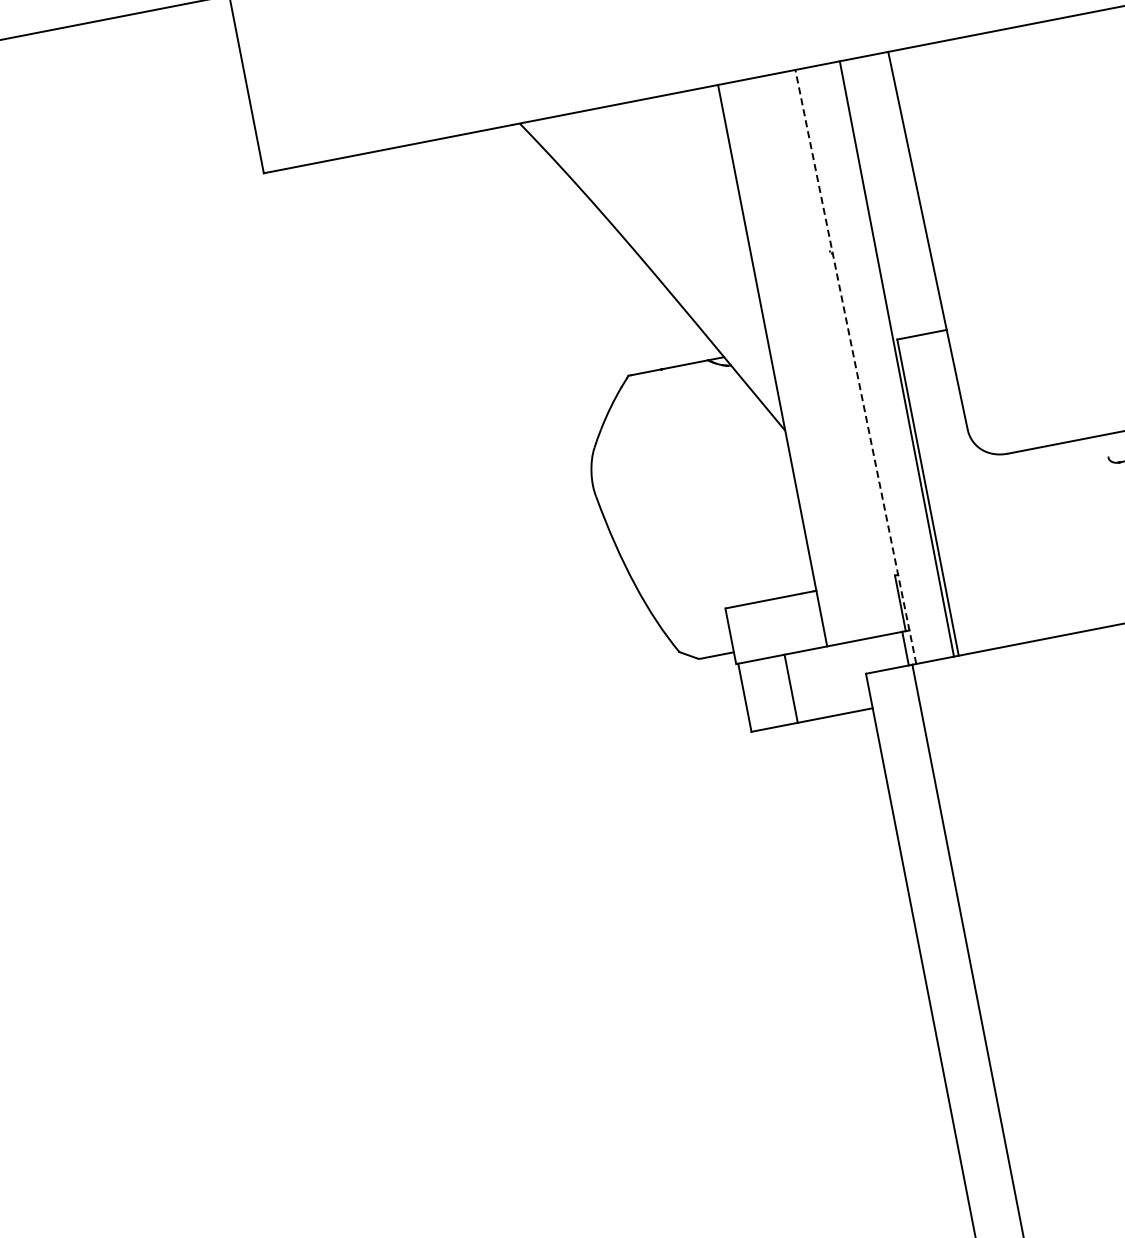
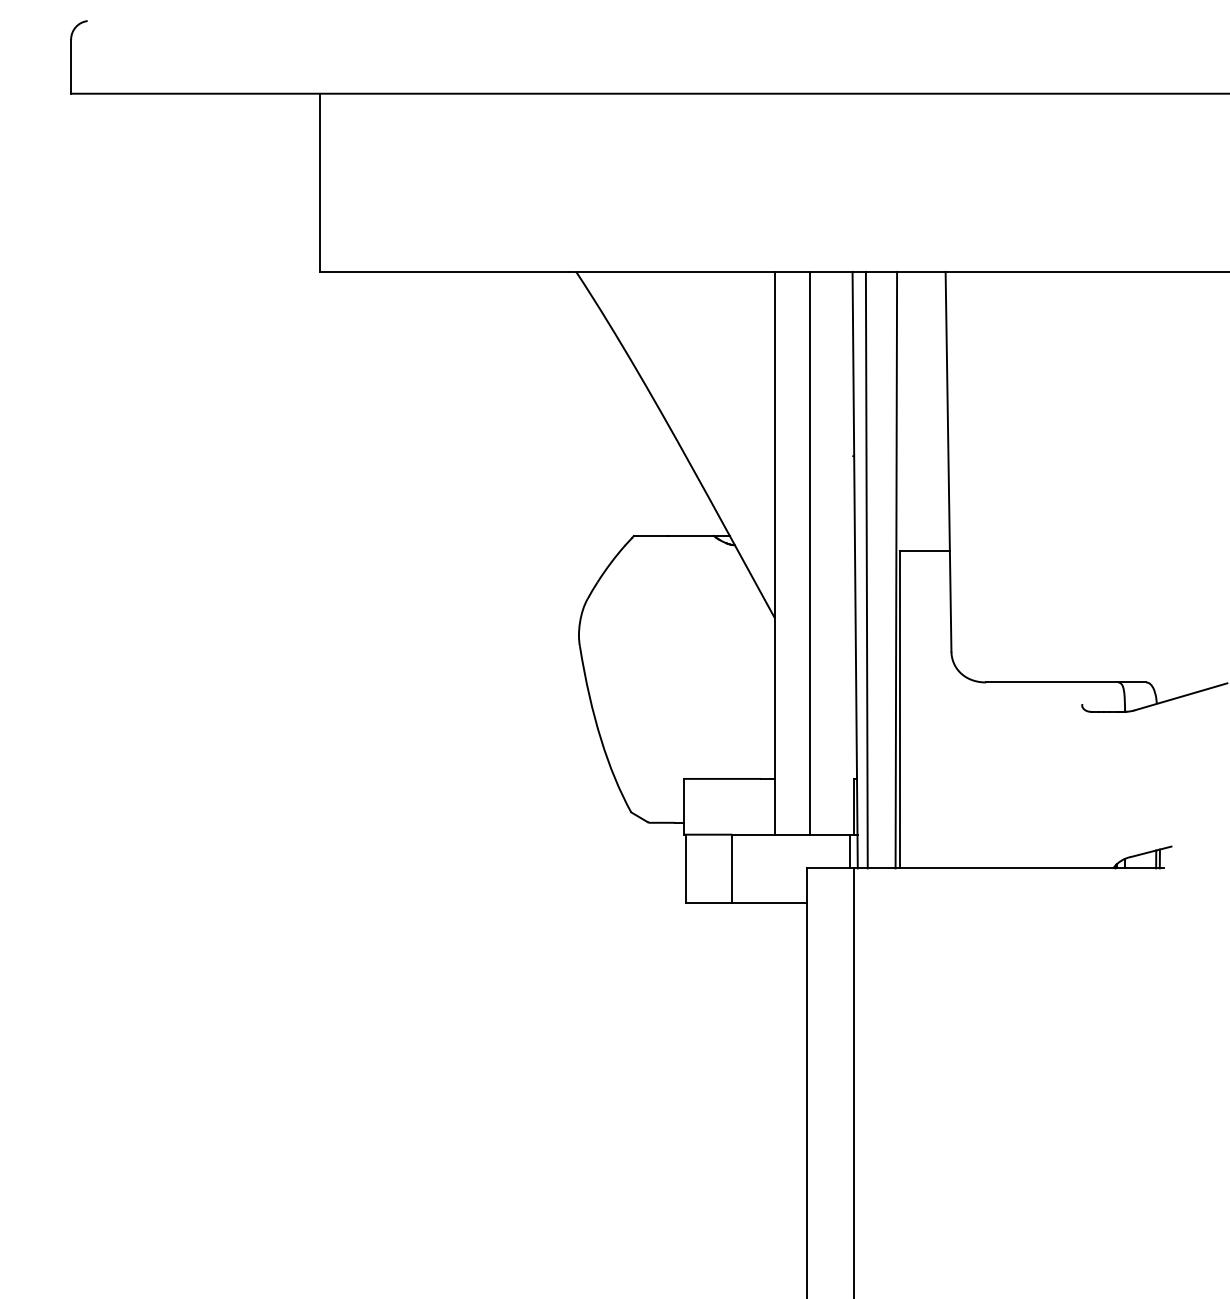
line: (806, 358) -> (809, 552), added
line: (867, 364) -> (866, 569), added
line: (856, 366) -> (855, 569), dashed -> solid

